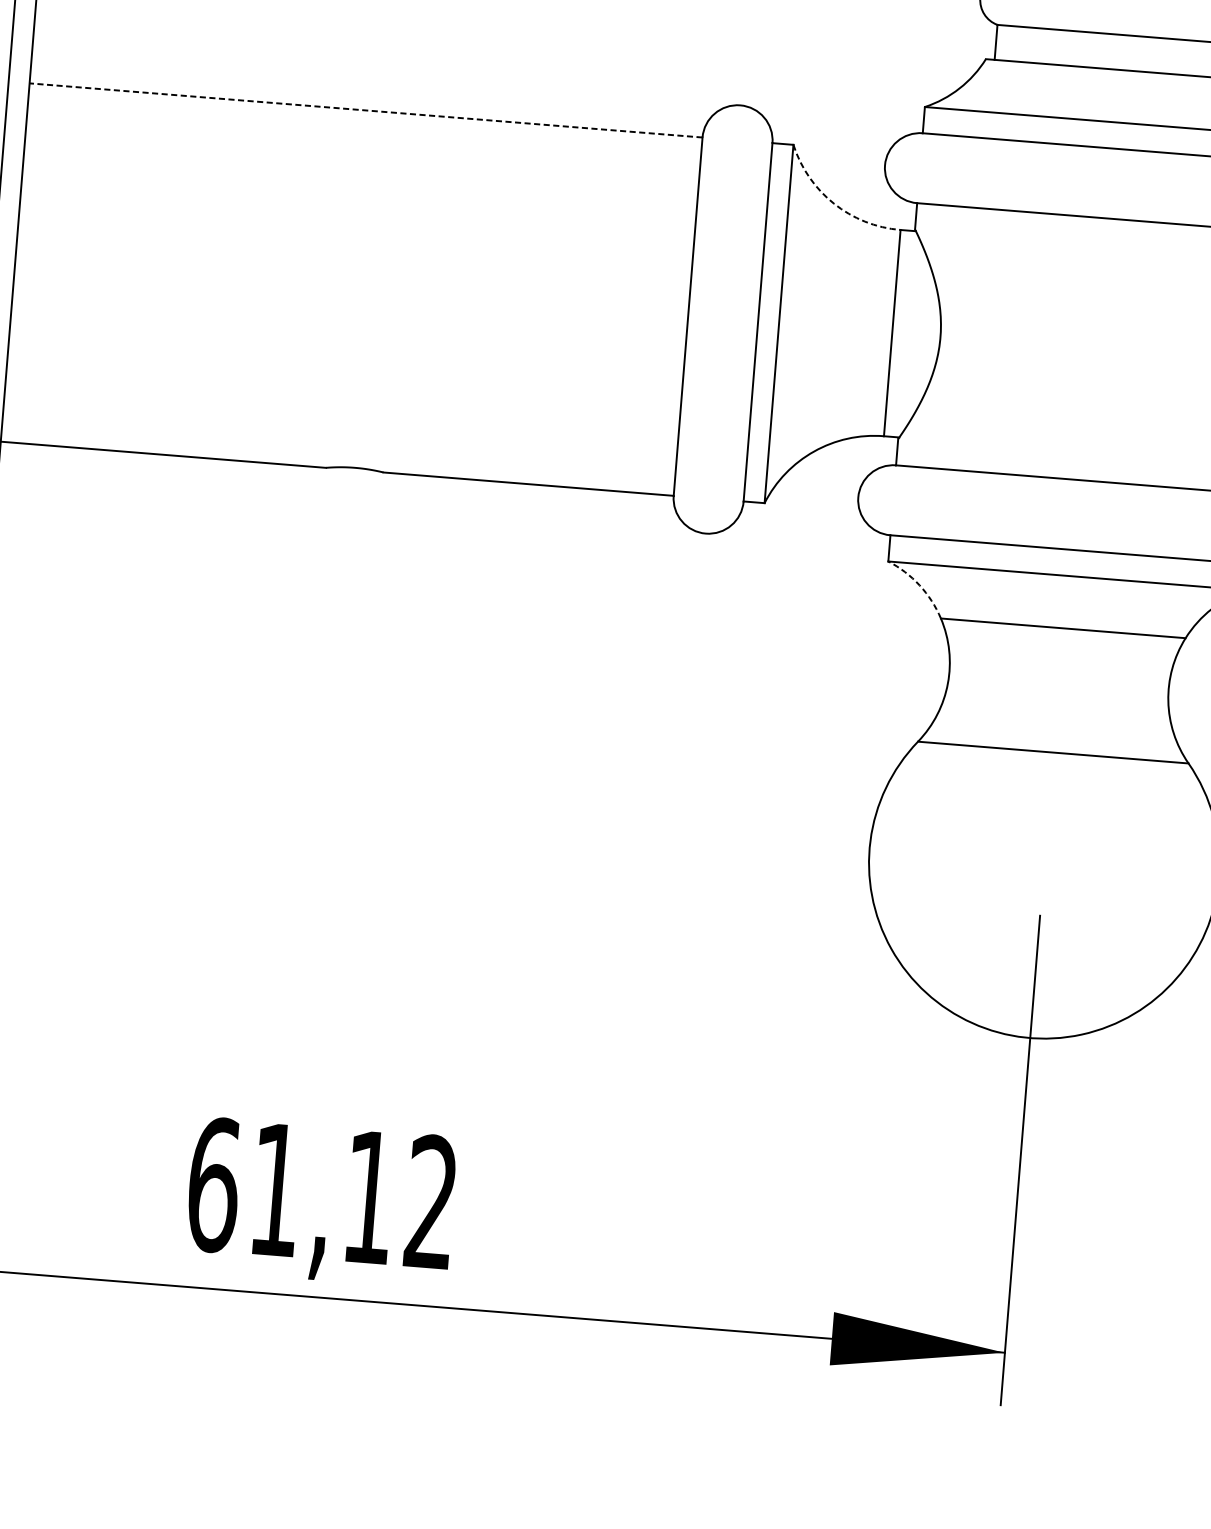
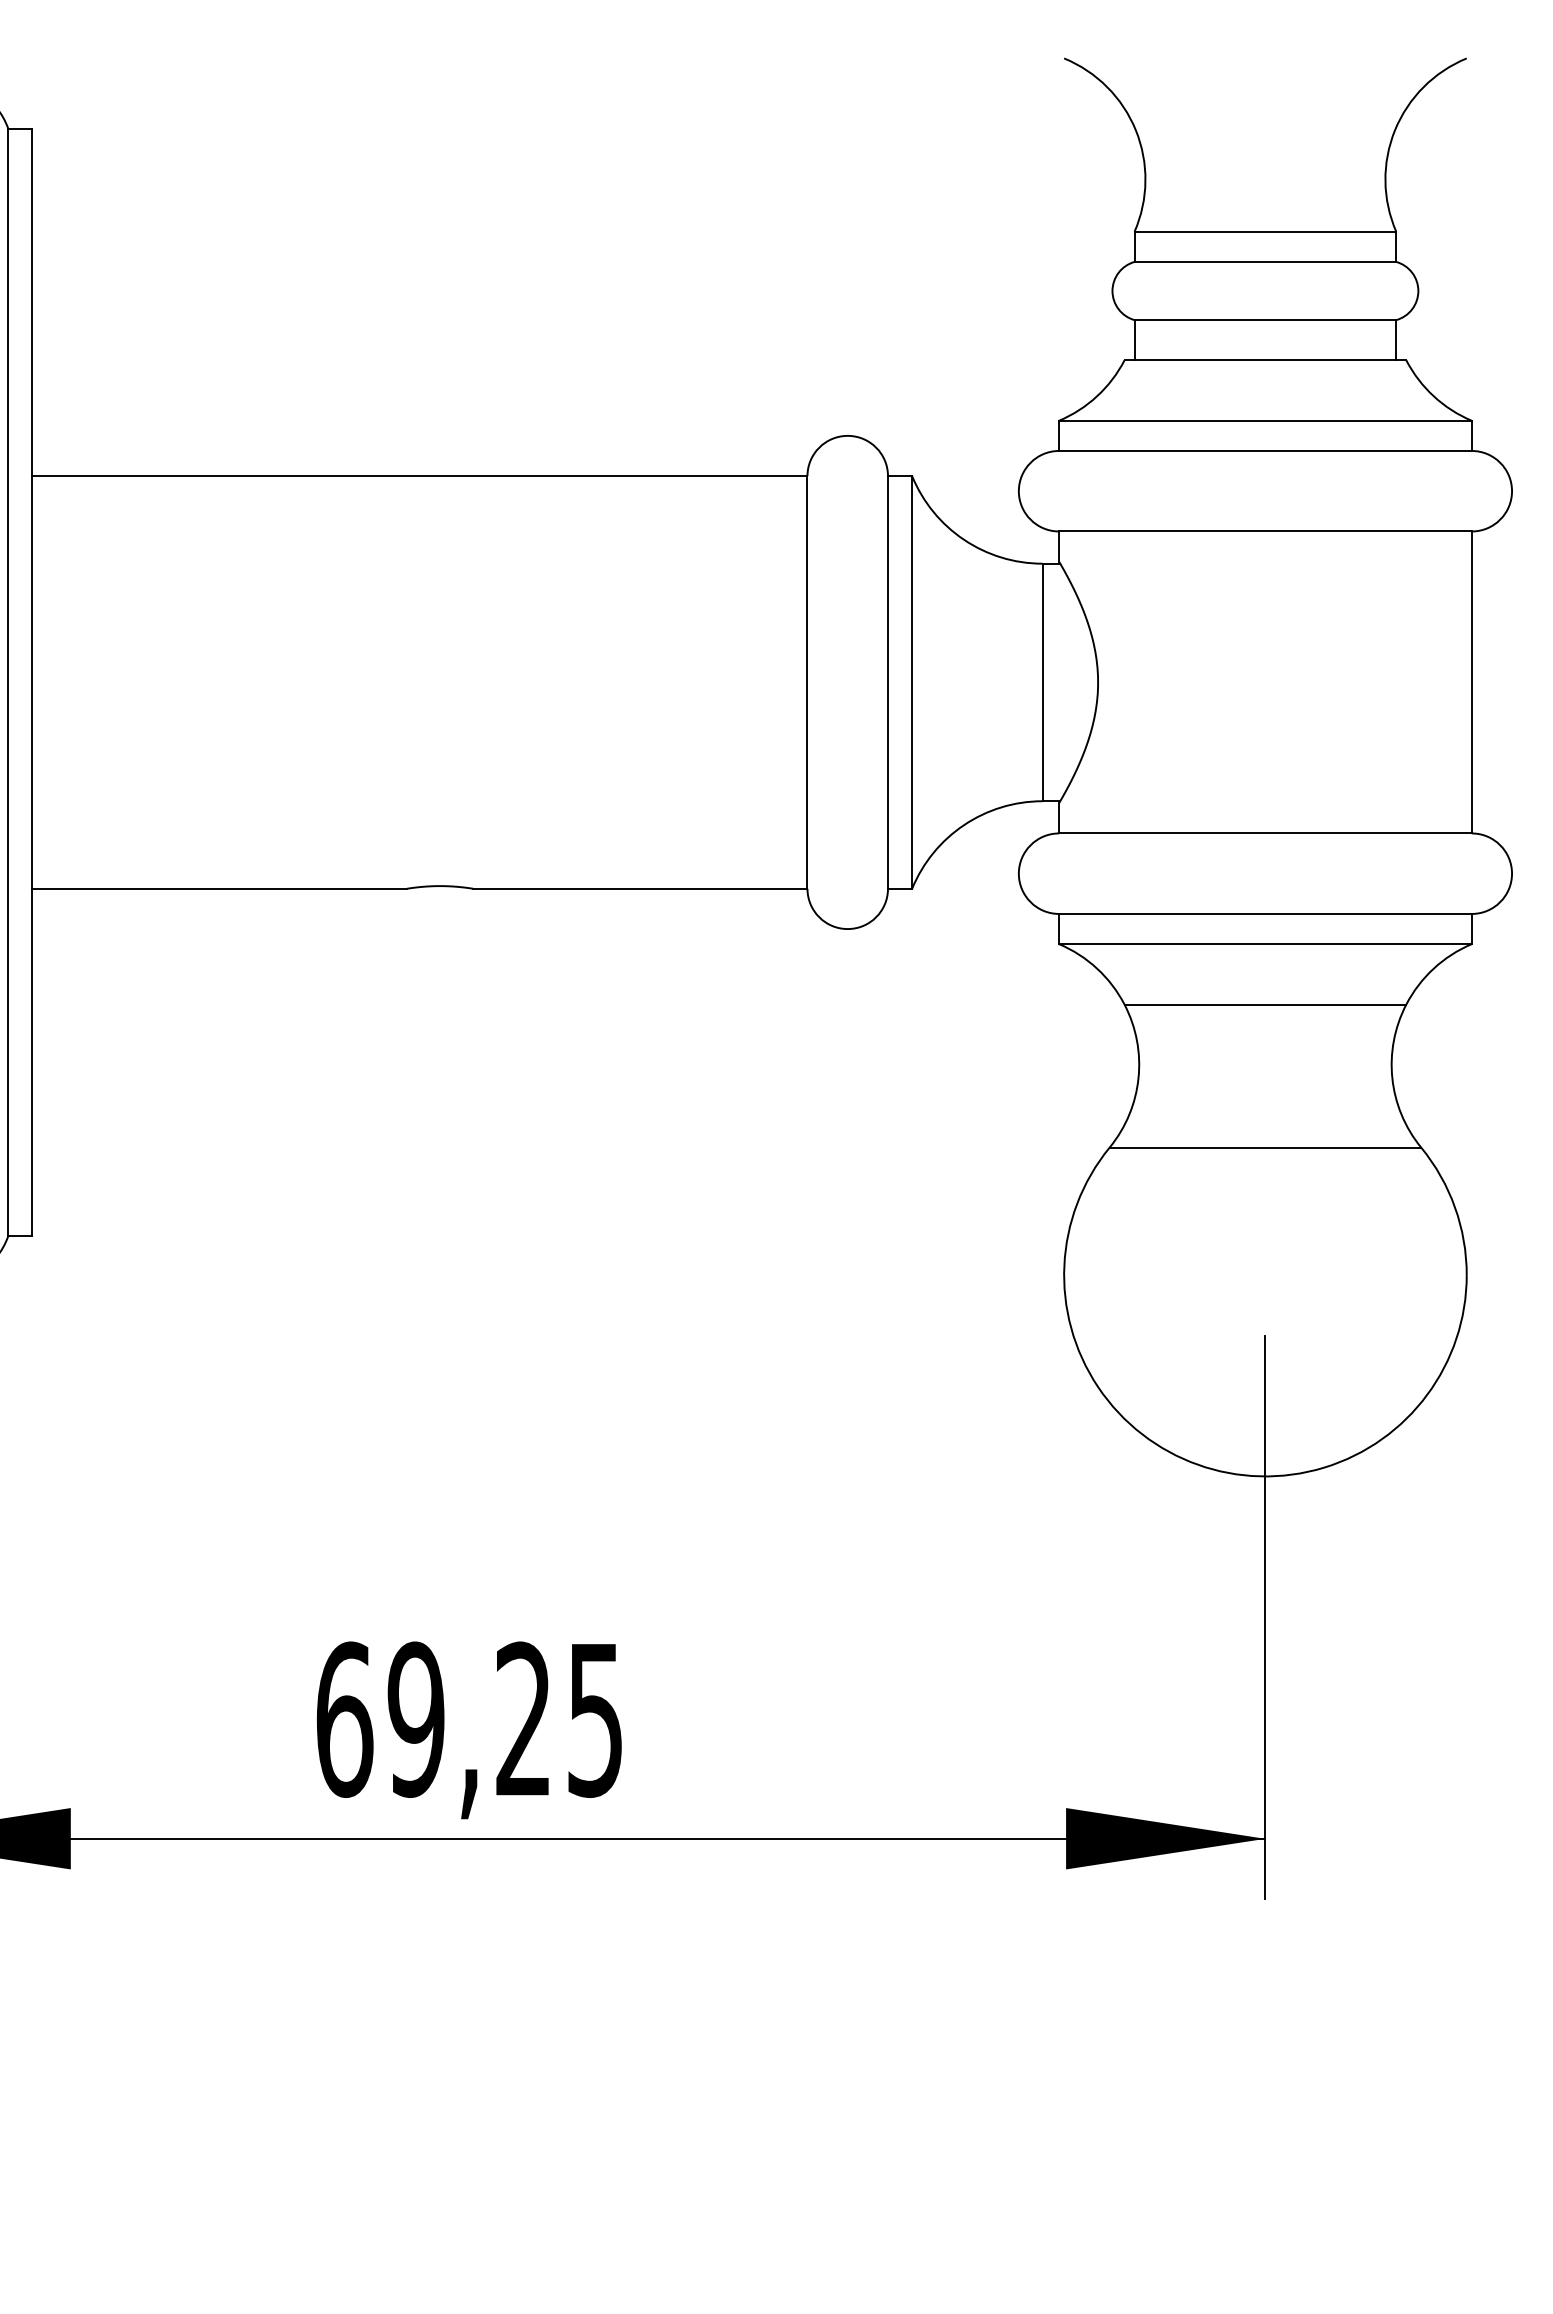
line: (365, 110) -> (419, 476), dashed -> solid
arc: (834, 203) -> (964, 539), dashed -> solid
arc: (919, 585) -> (1097, 968), dashed -> solid
text: (352, 1195) -> (504, 1719), 61,12 -> 69,25

